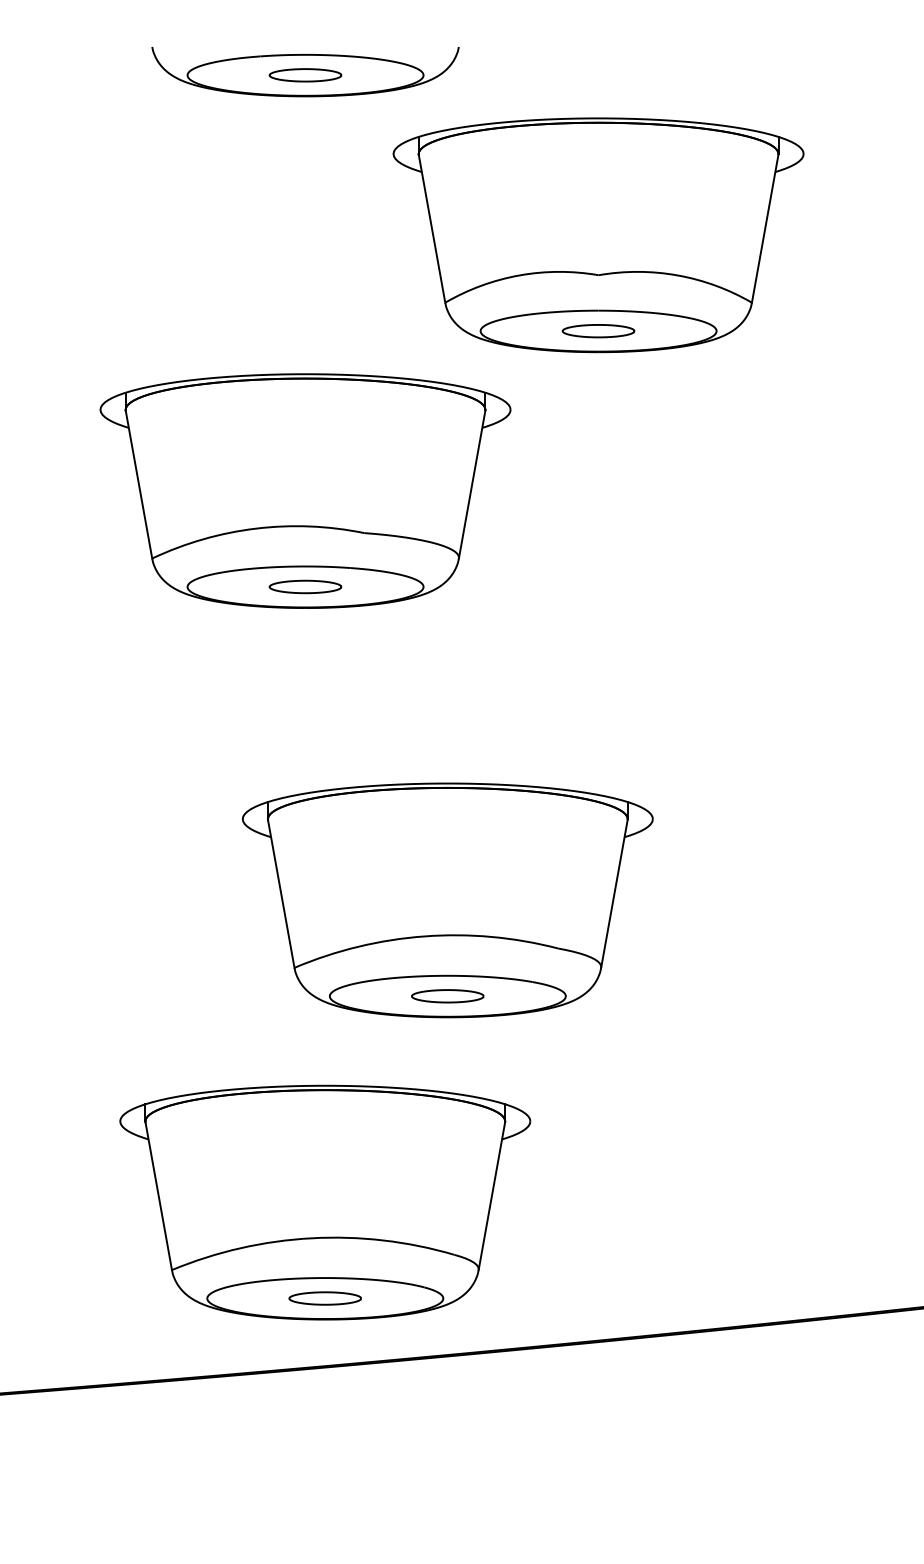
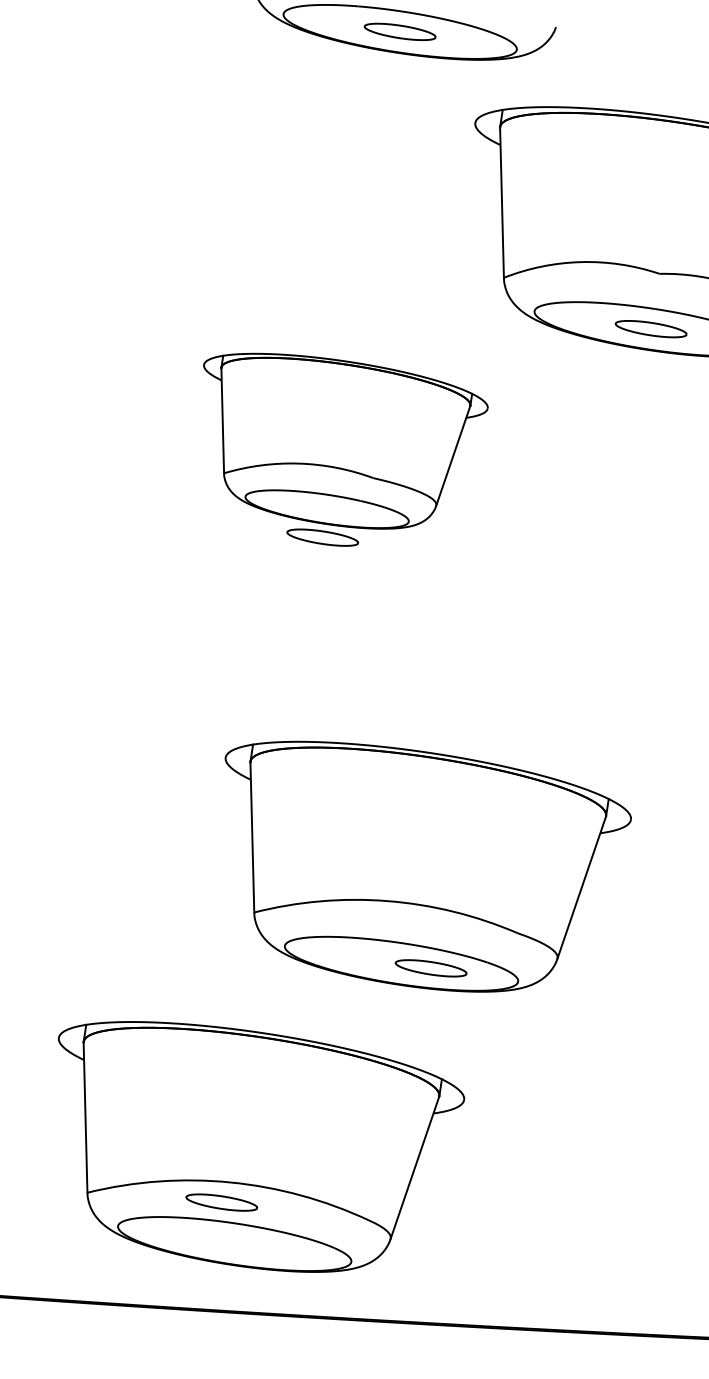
part: (305, 490) -> (337, 442), size x0.7
part: (447, 996) -> (430, 968), moved
part: (324, 1298) -> (221, 1202), moved

